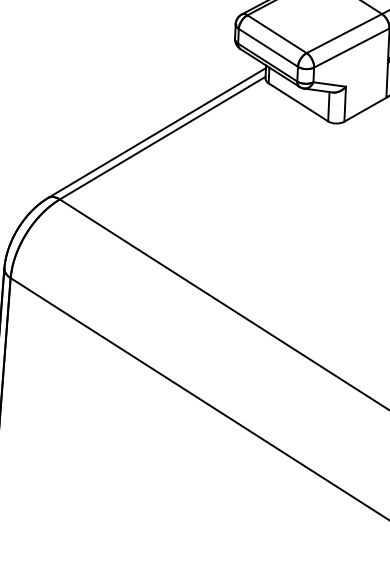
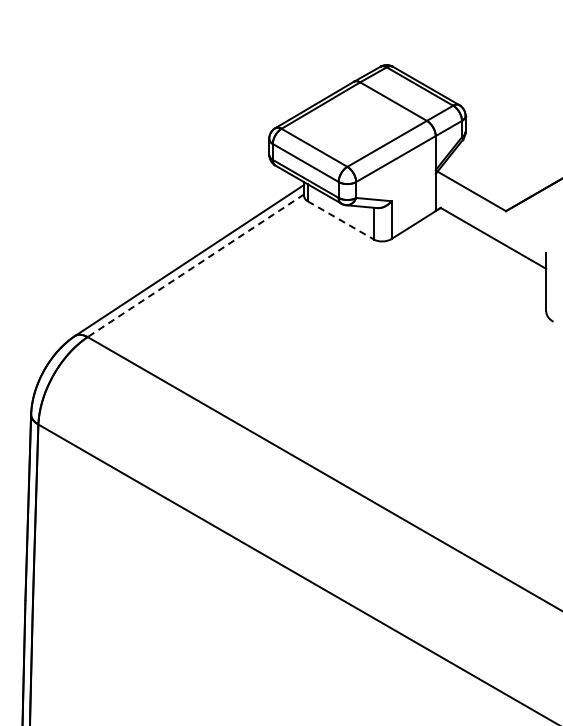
line: (298, 102) -> (341, 220), solid -> dashed
line: (162, 137) -> (195, 265), solid -> dashed

